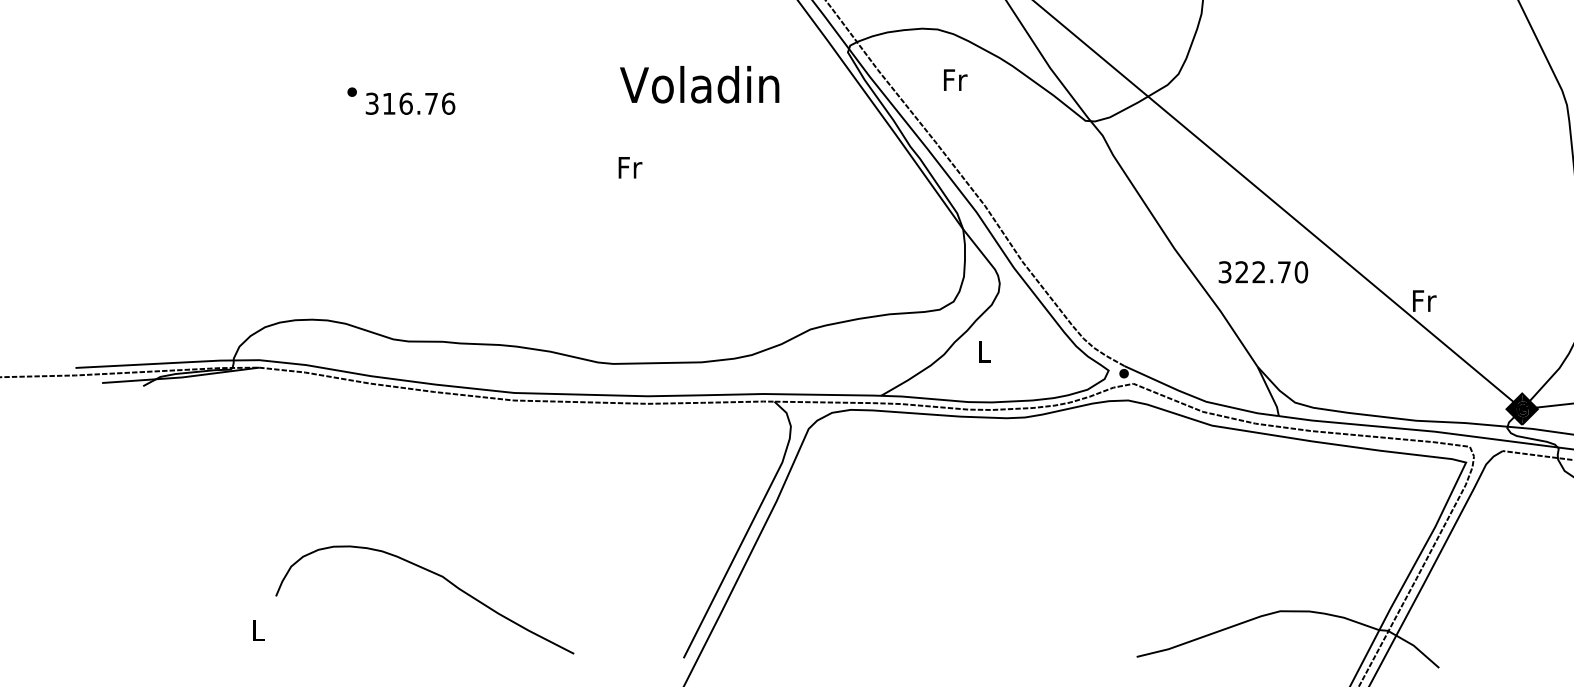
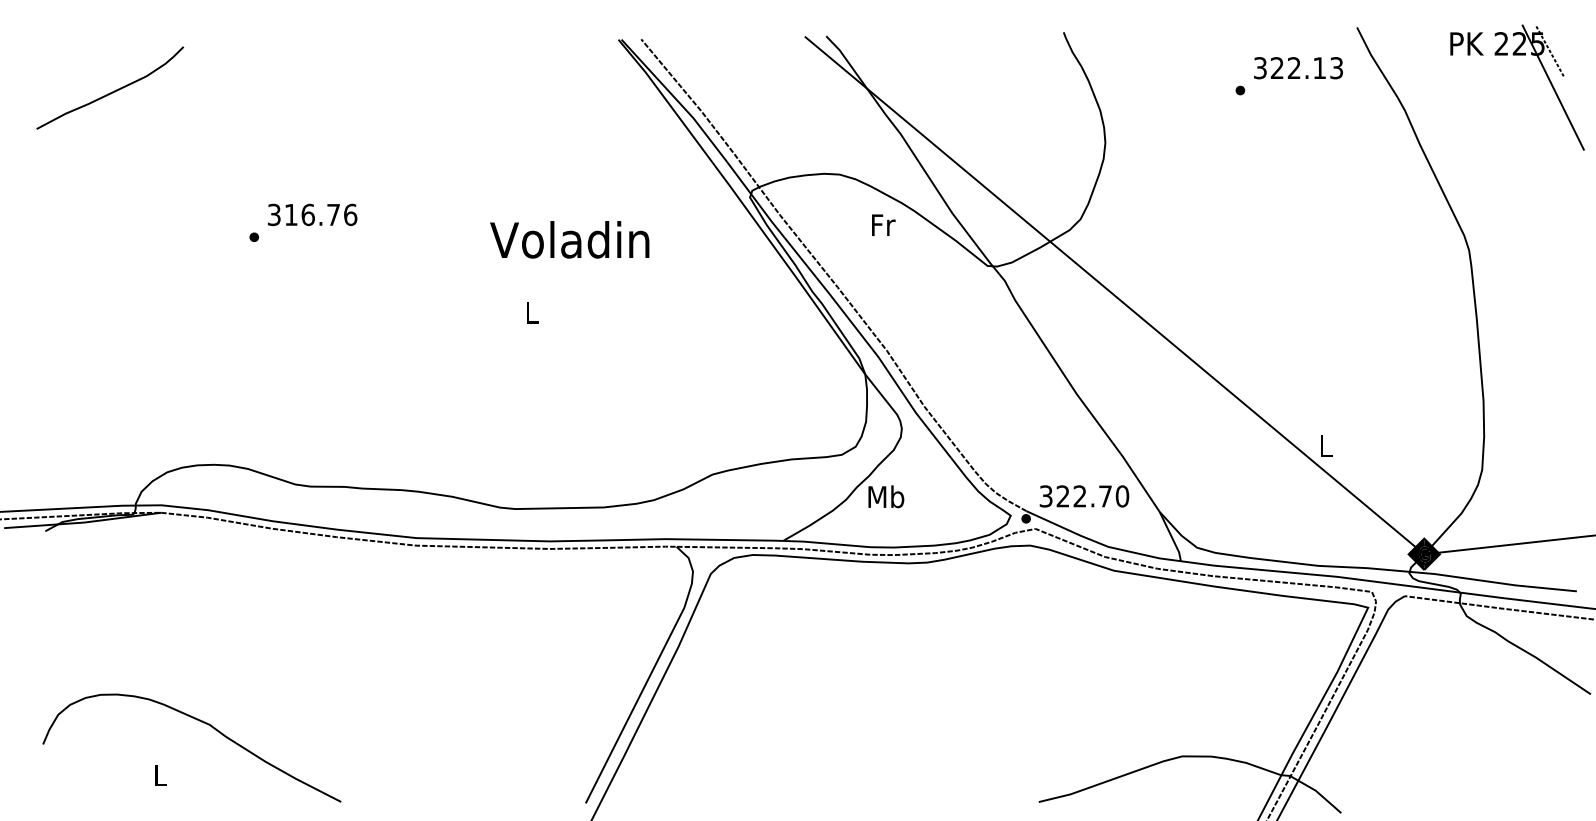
text: (955, 79) -> (883, 224), moved
text: (699, 84) -> (569, 239), moved
text: (410, 103) -> (312, 214), moved
text: (630, 167) -> (532, 312), Fr -> L
text: (1263, 272) -> (1084, 496), moved
text: (1424, 300) -> (1326, 445), Fr -> L
text: (984, 351) -> (886, 496), L -> Mb
curve: (436, 575) -> (203, 723), moved

